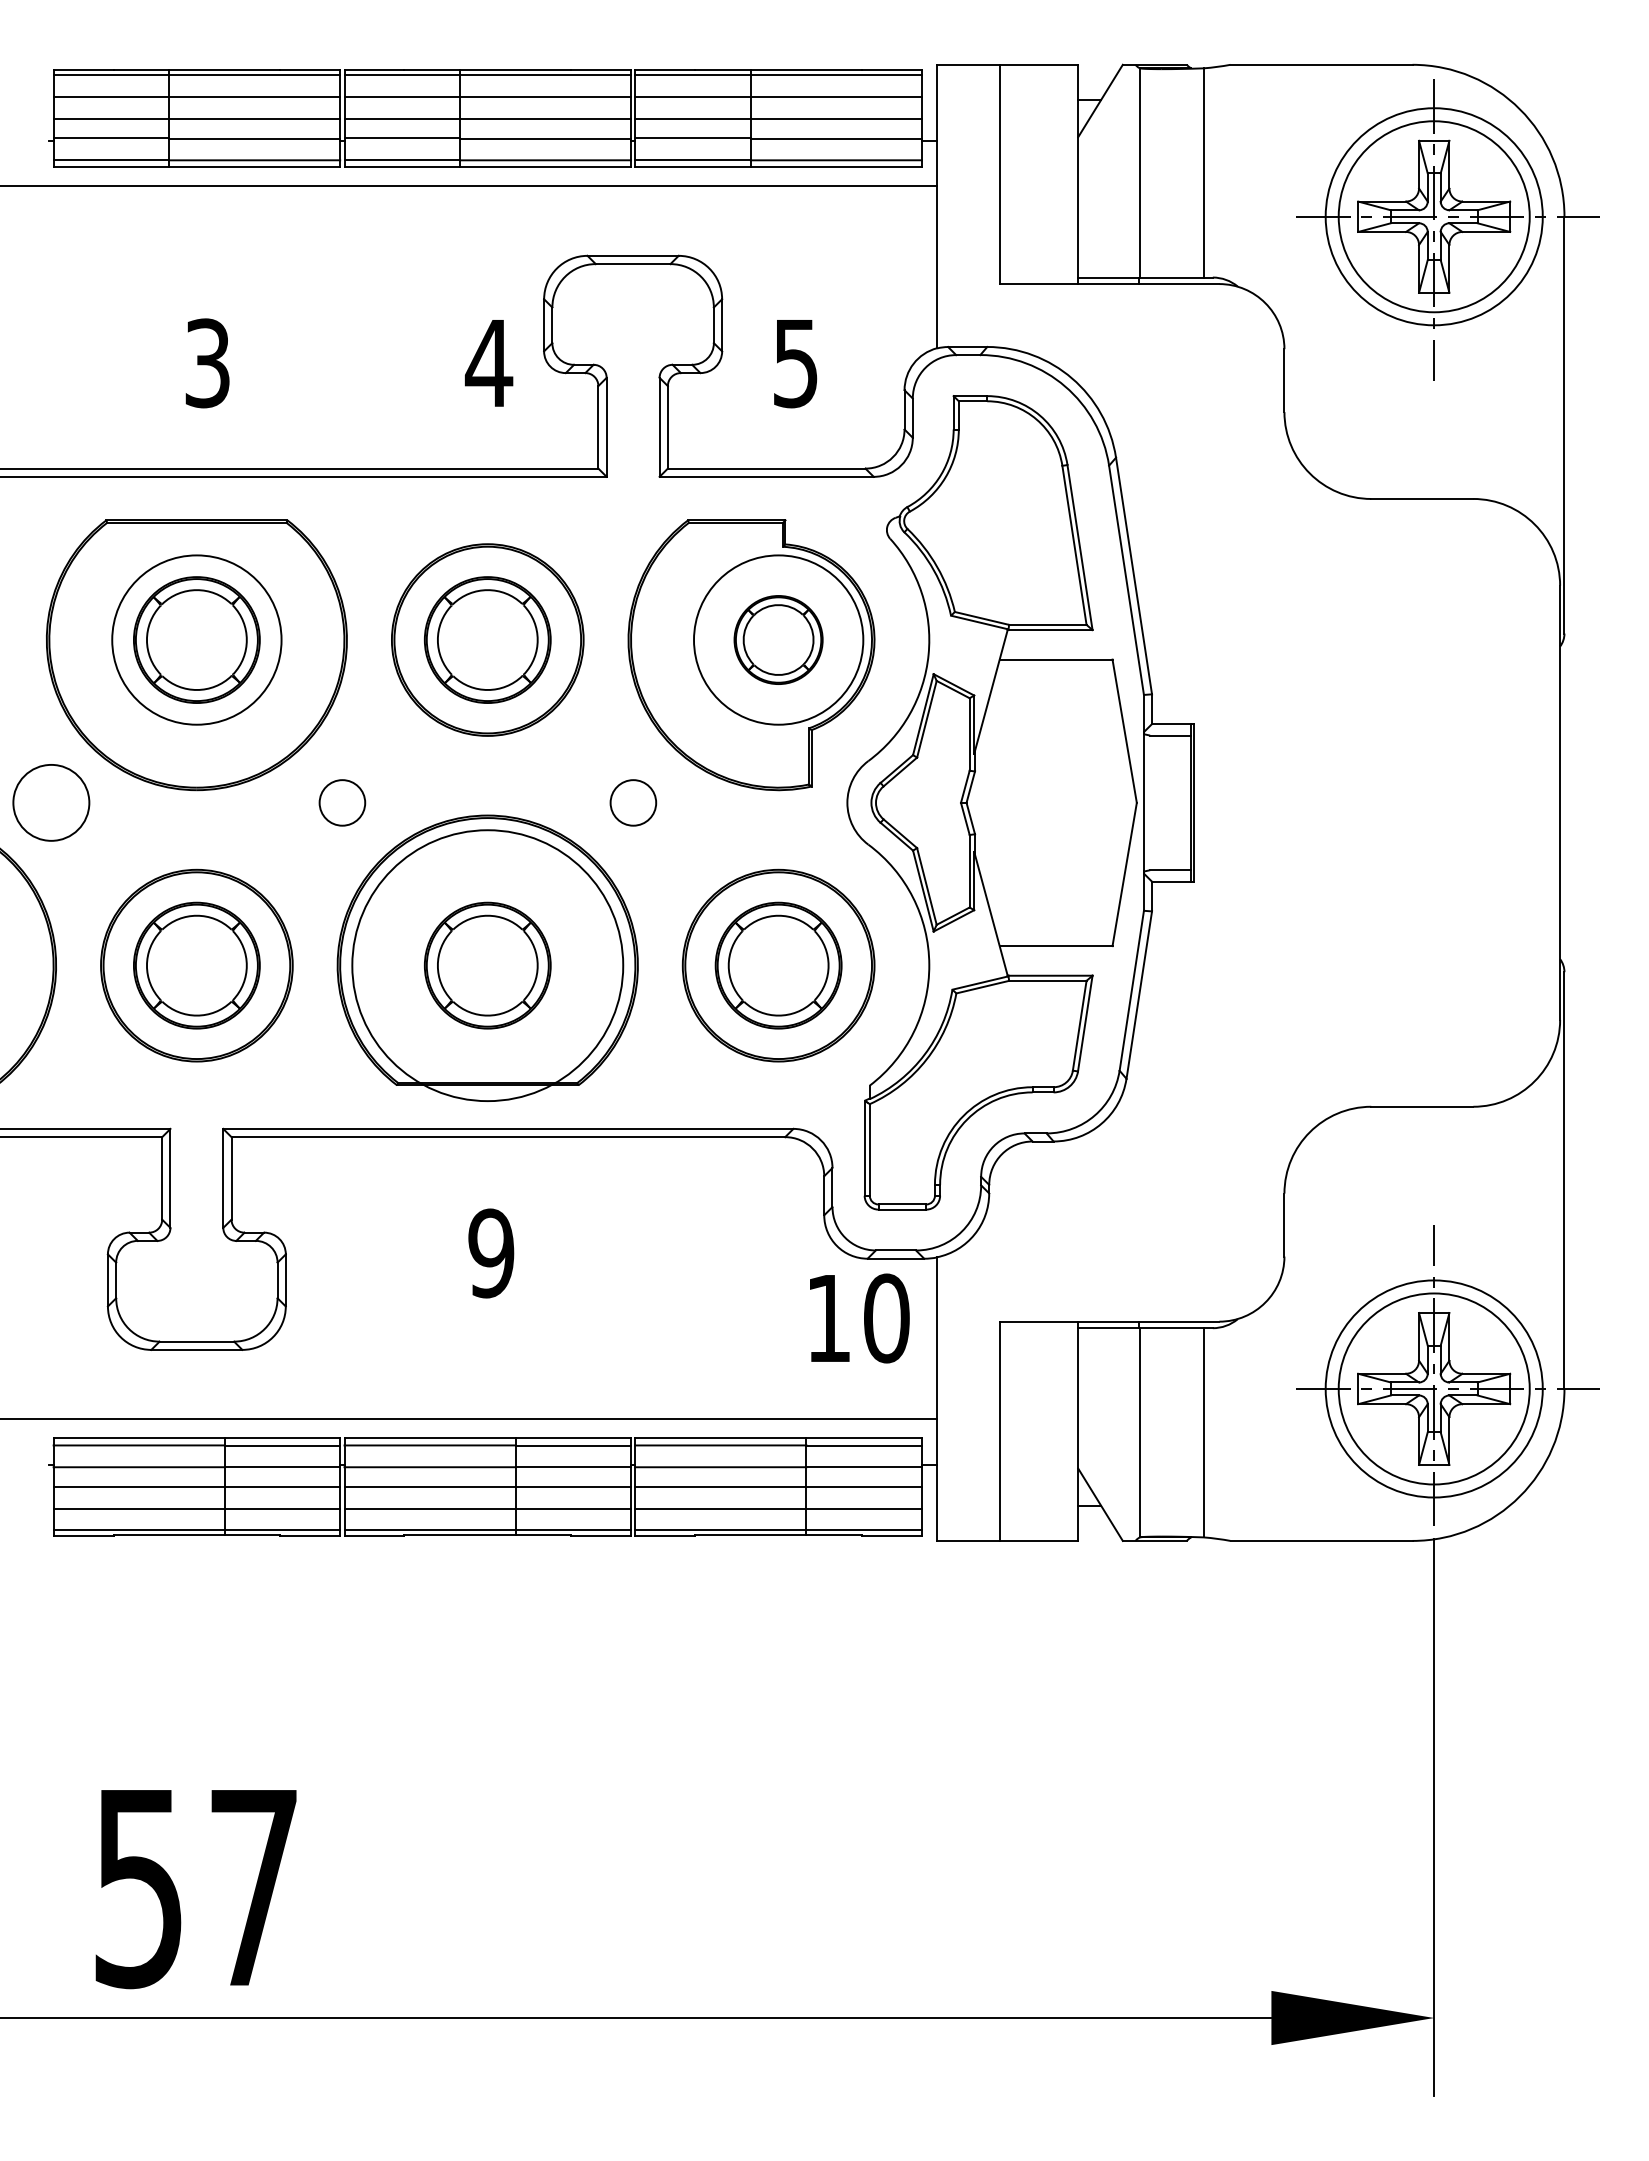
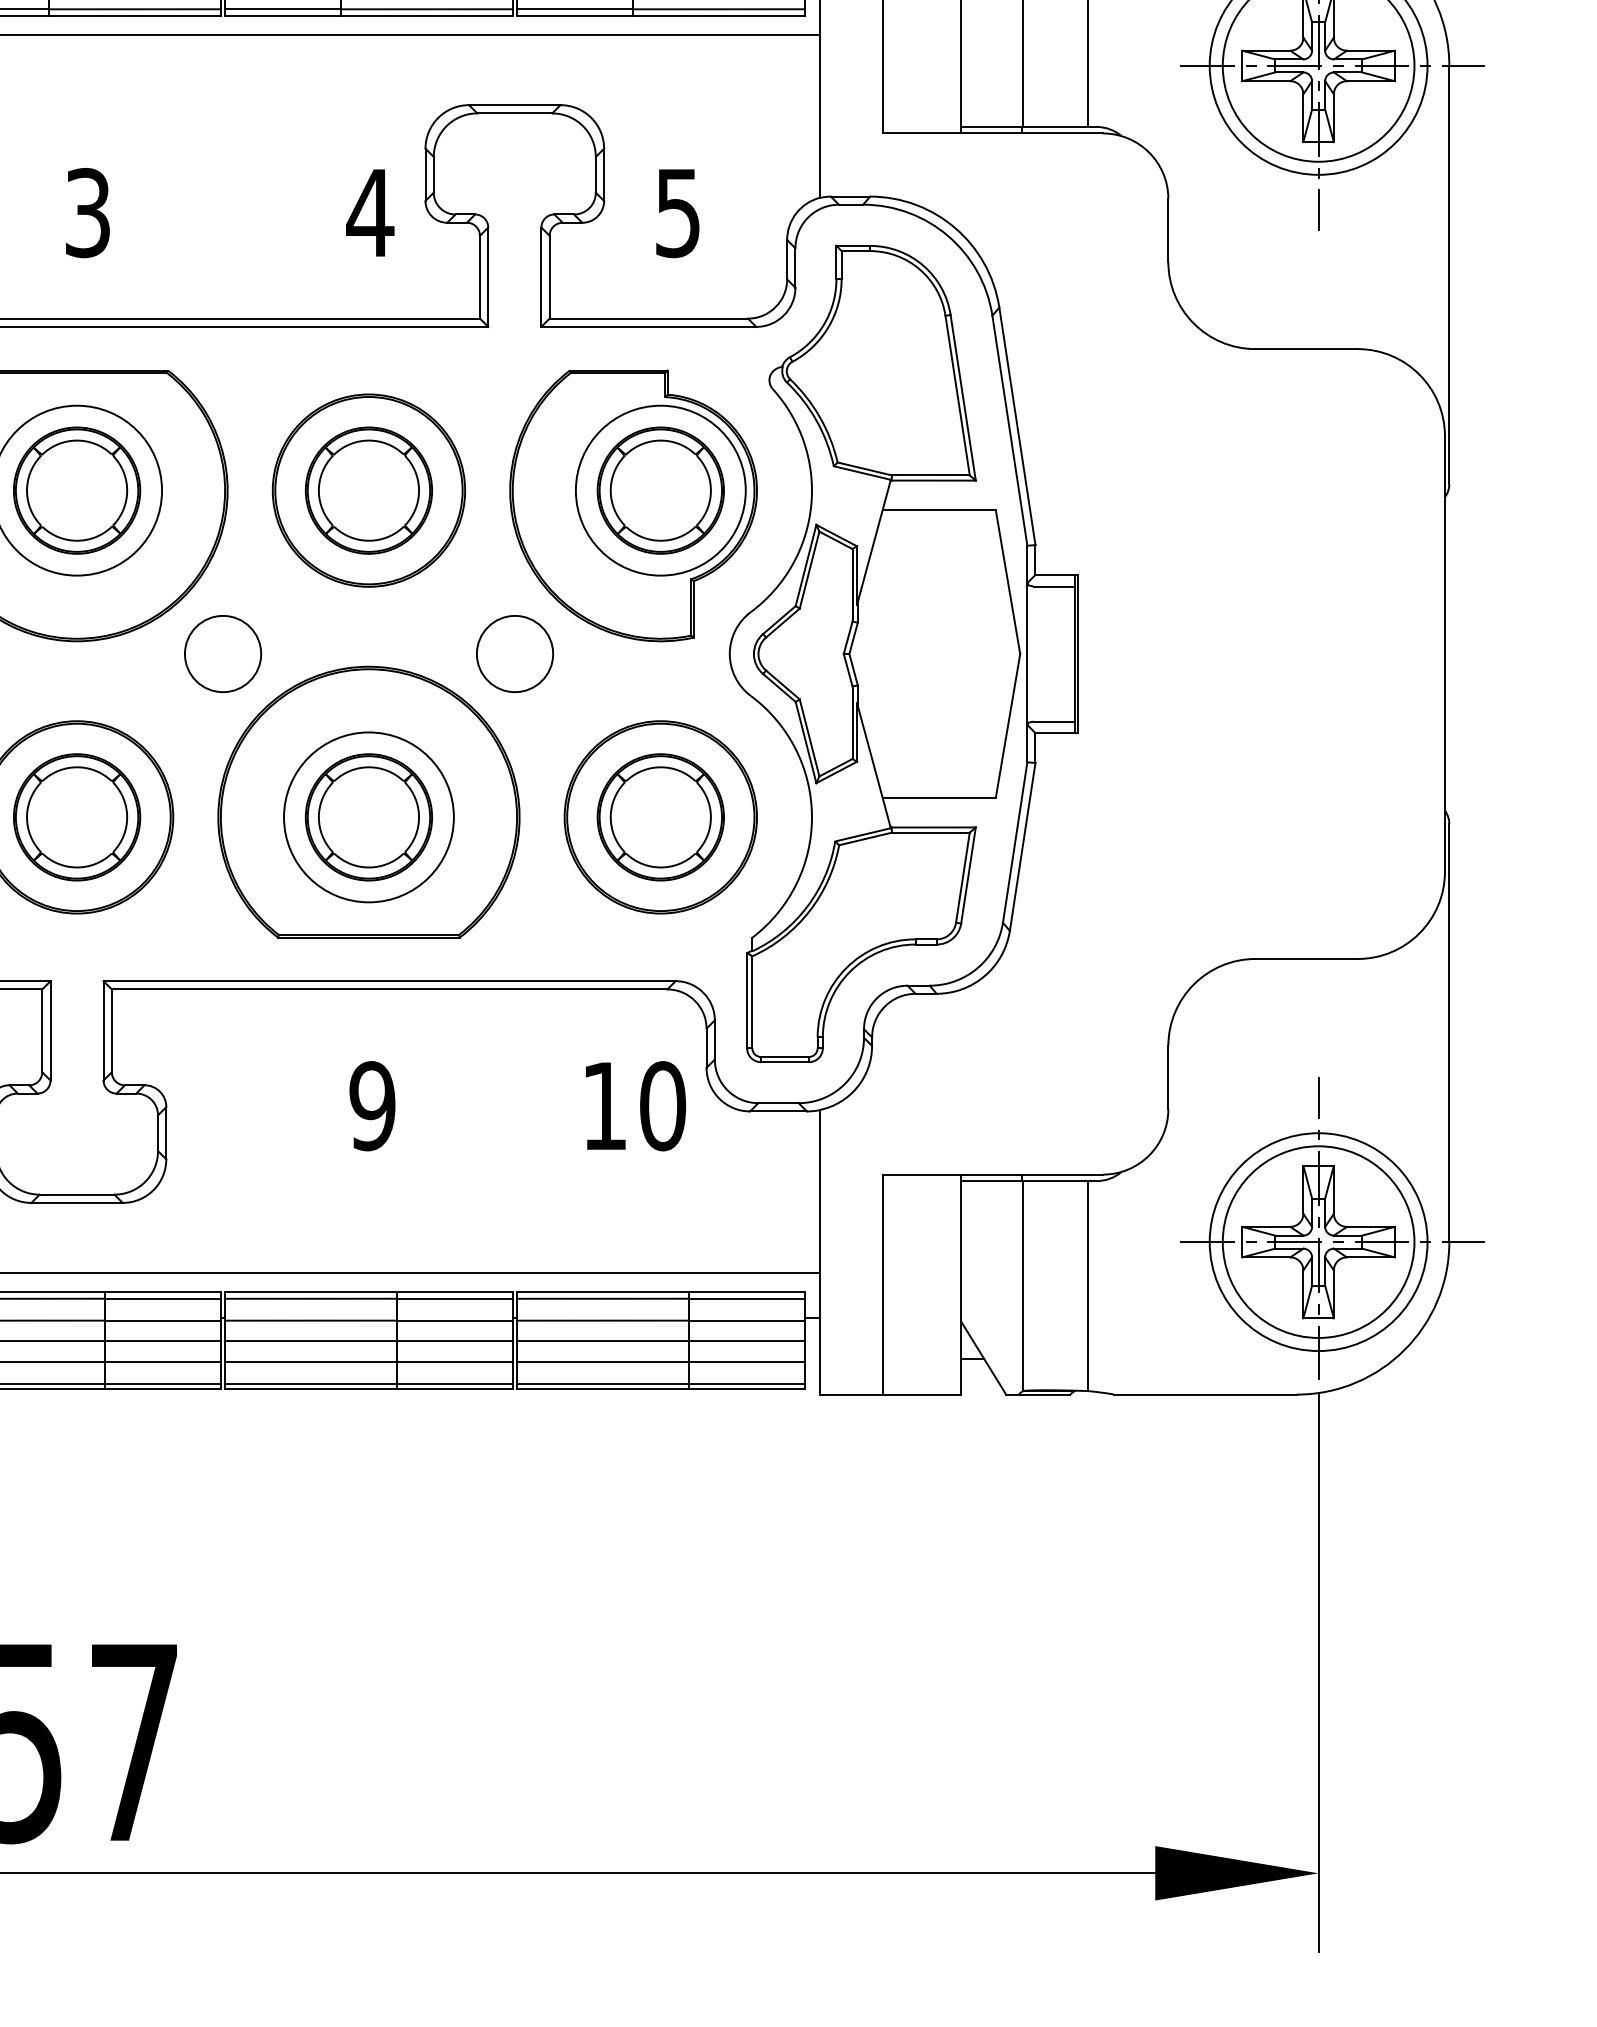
part: (778, 639) -> (660, 490), size x1.43
circle: (342, 802) -> (223, 653), size x1.67
circle: (633, 802) -> (515, 653), size x1.67
circle: (487, 965) -> (368, 817), size x0.62
text: (859, 1318) -> (635, 1106), moved

